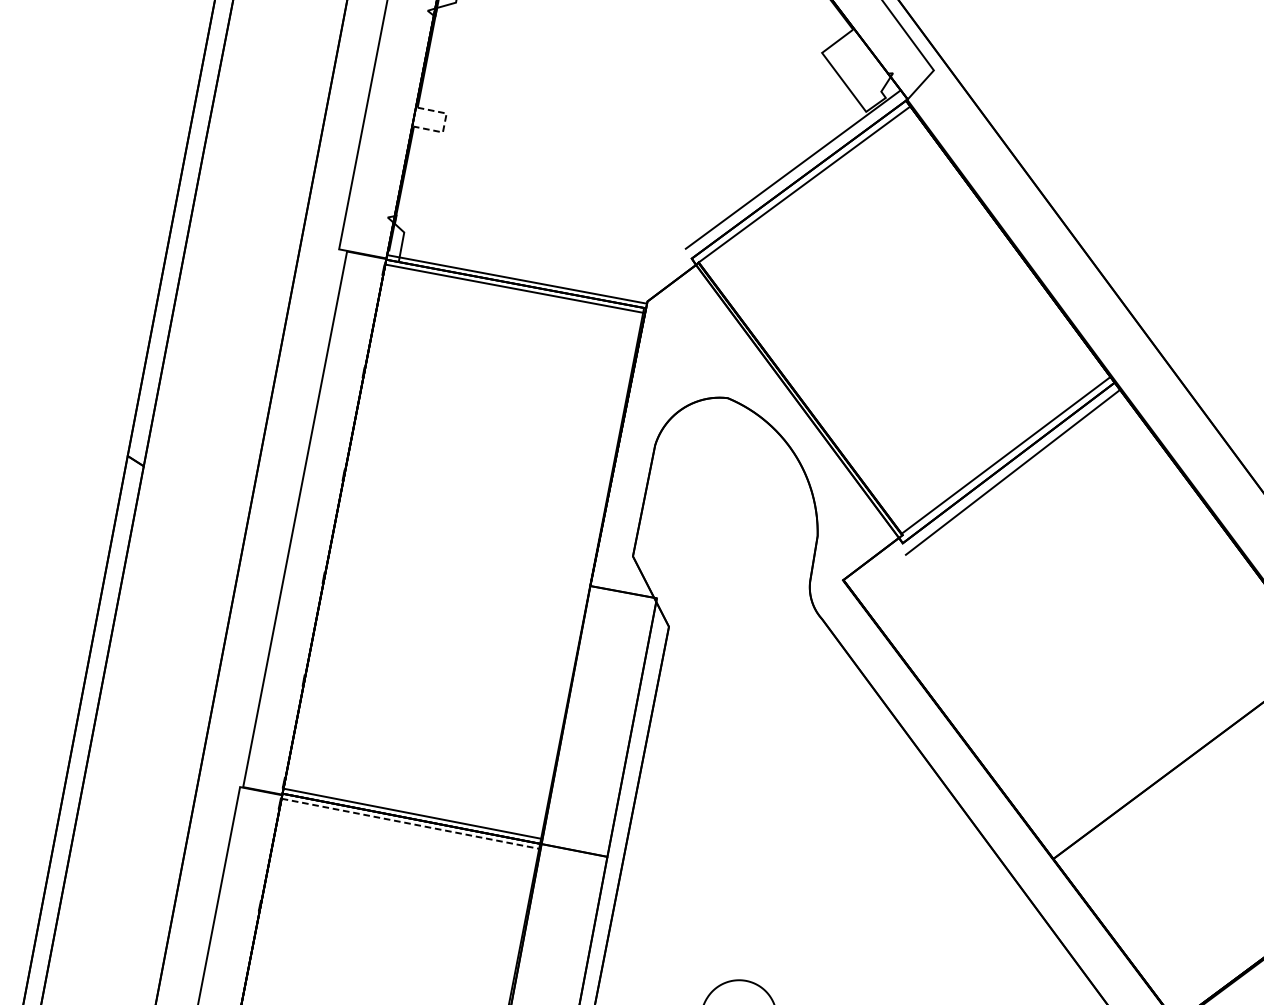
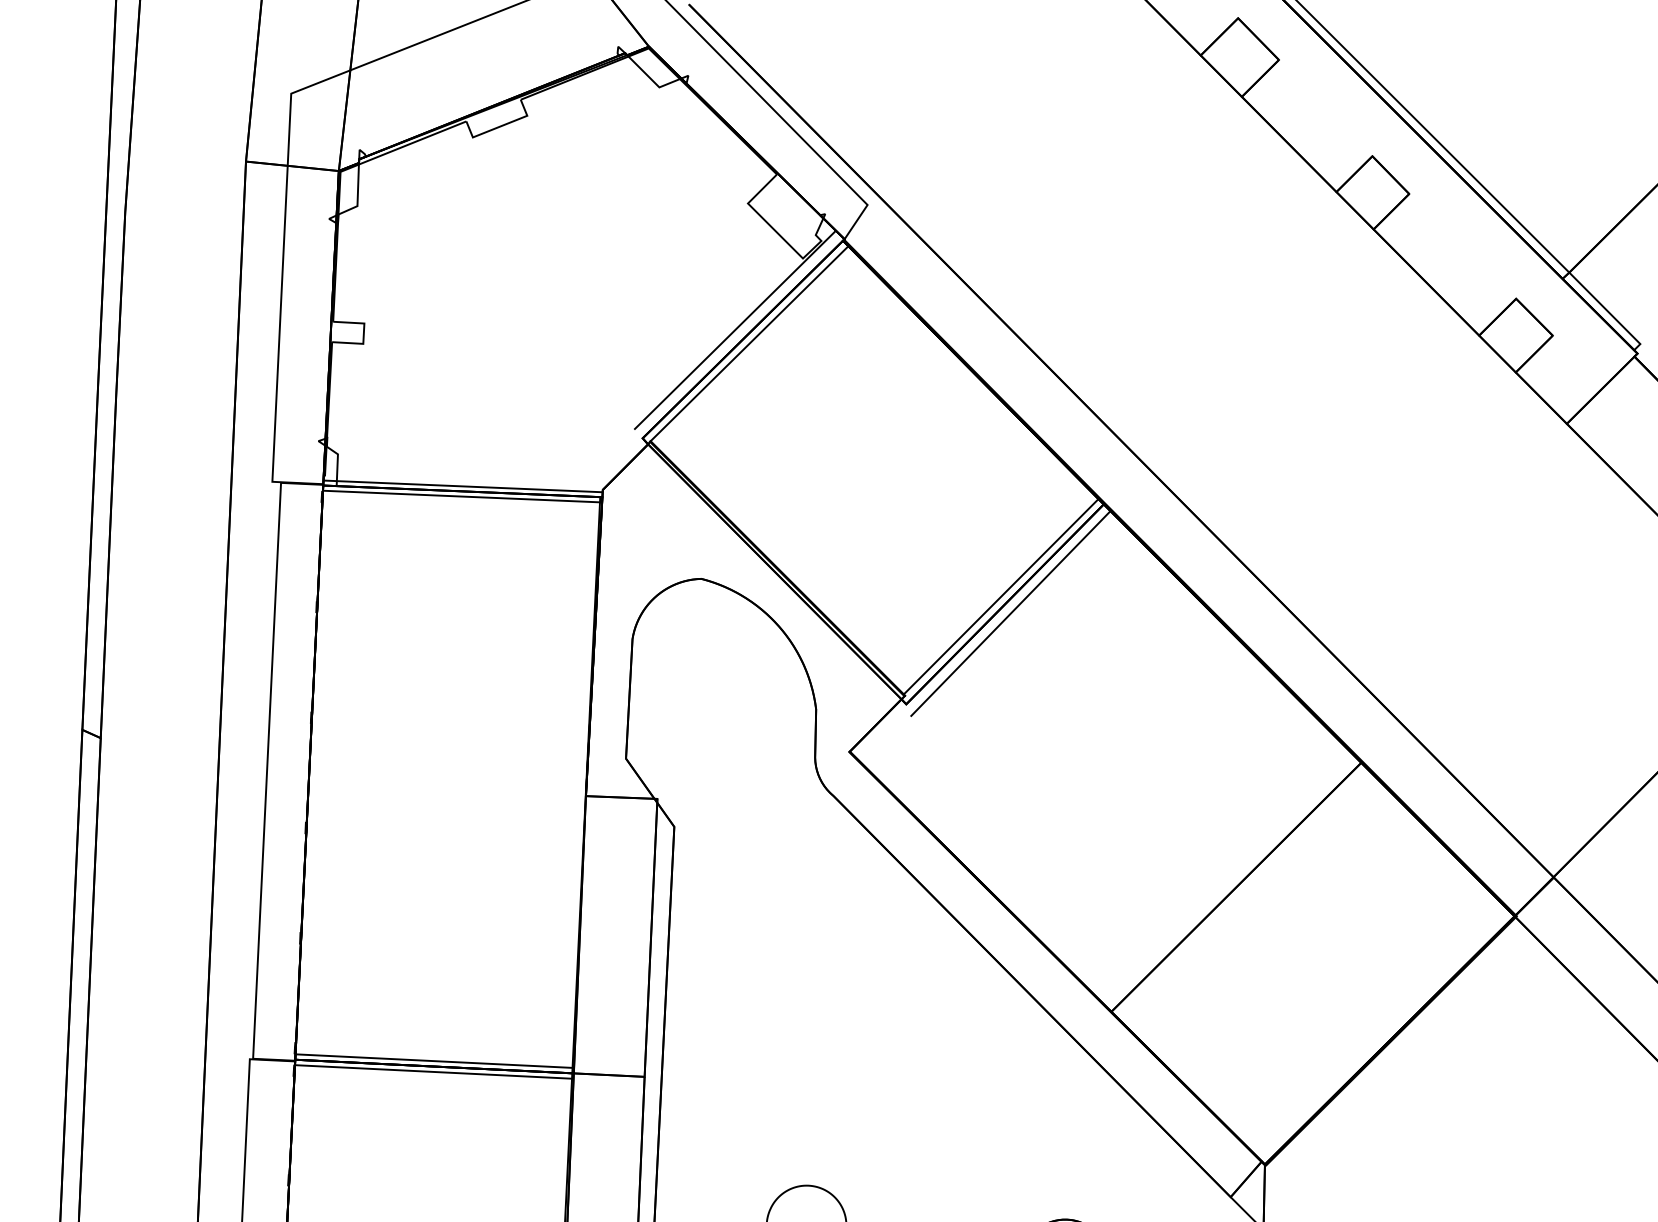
line: (444, 123) -> (363, 334), dashed -> solid
line: (411, 824) -> (434, 1072), dashed -> solid

